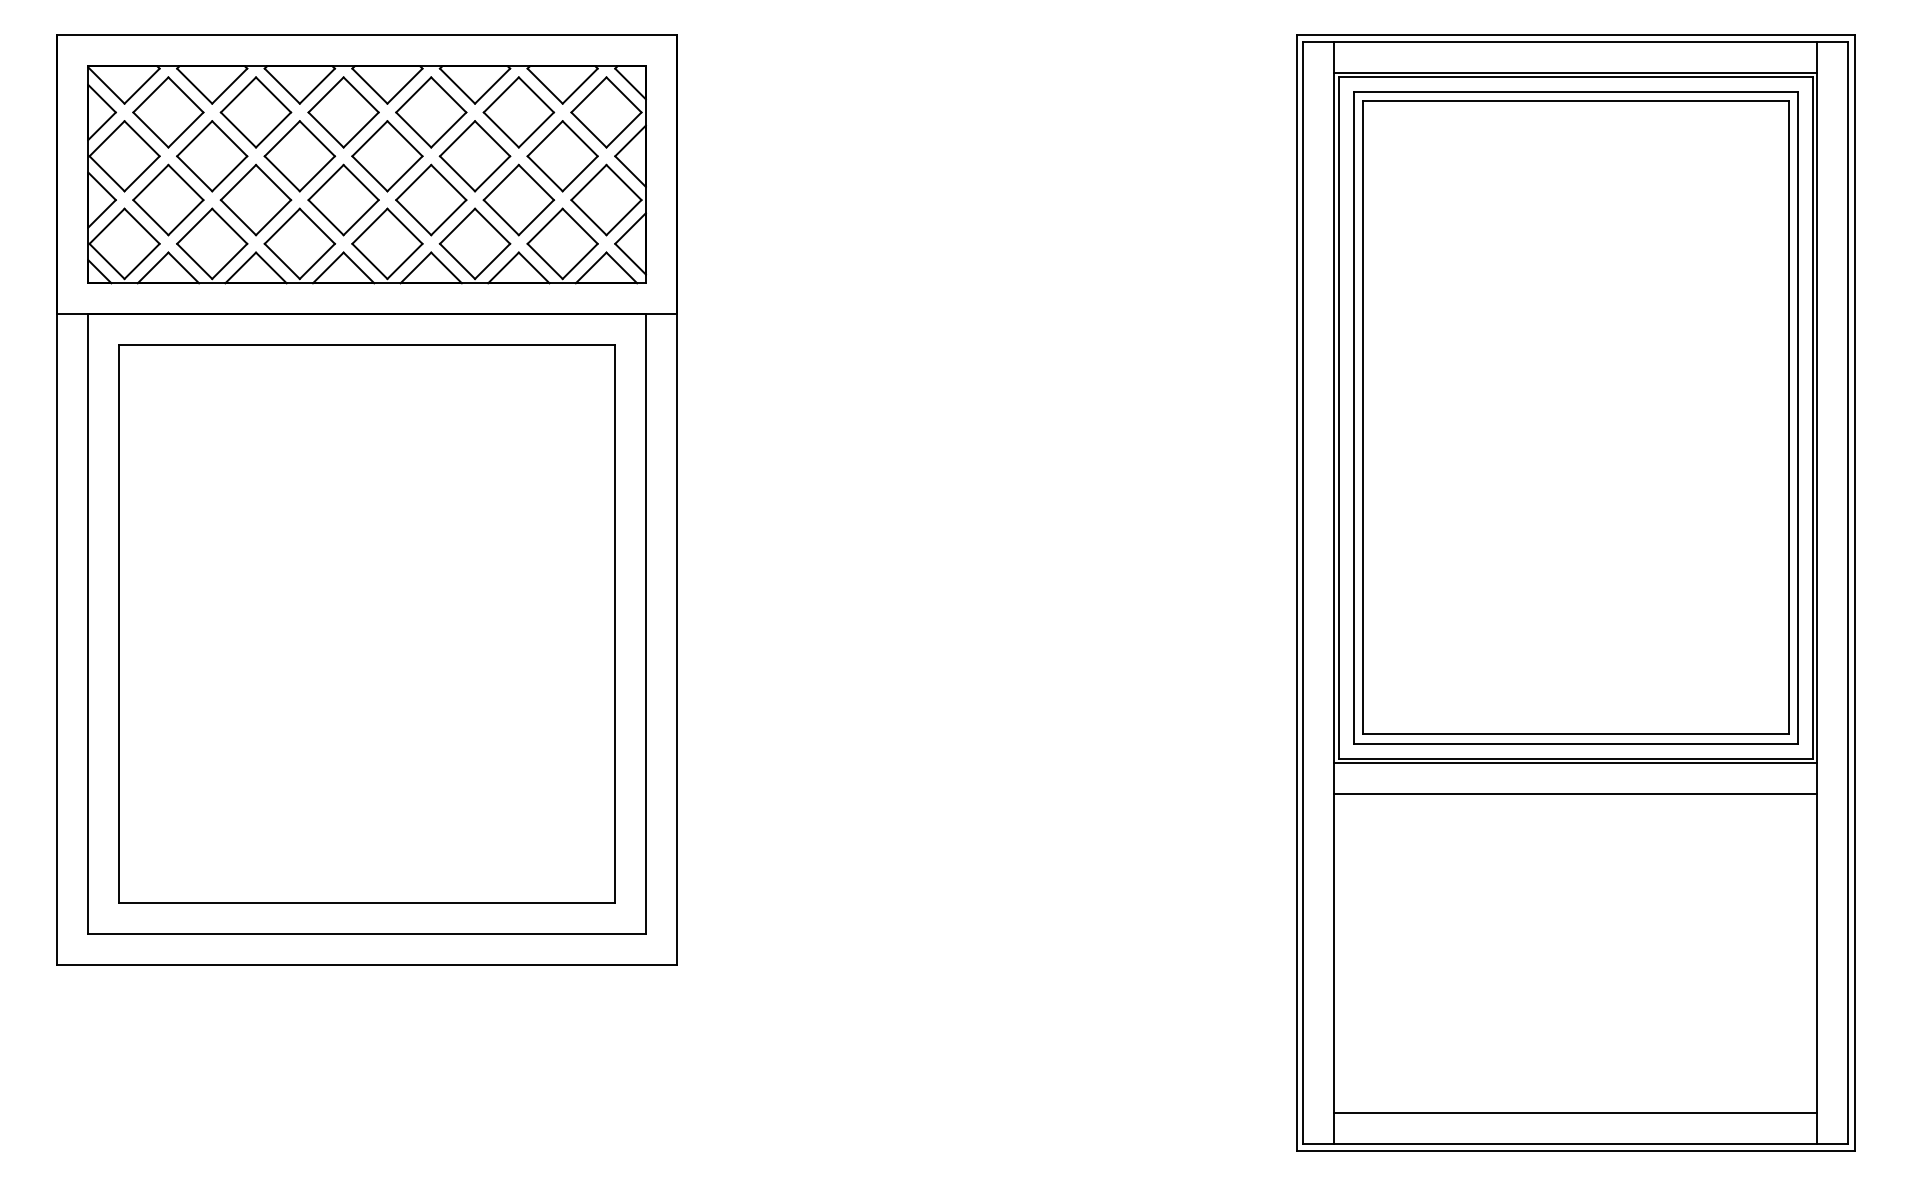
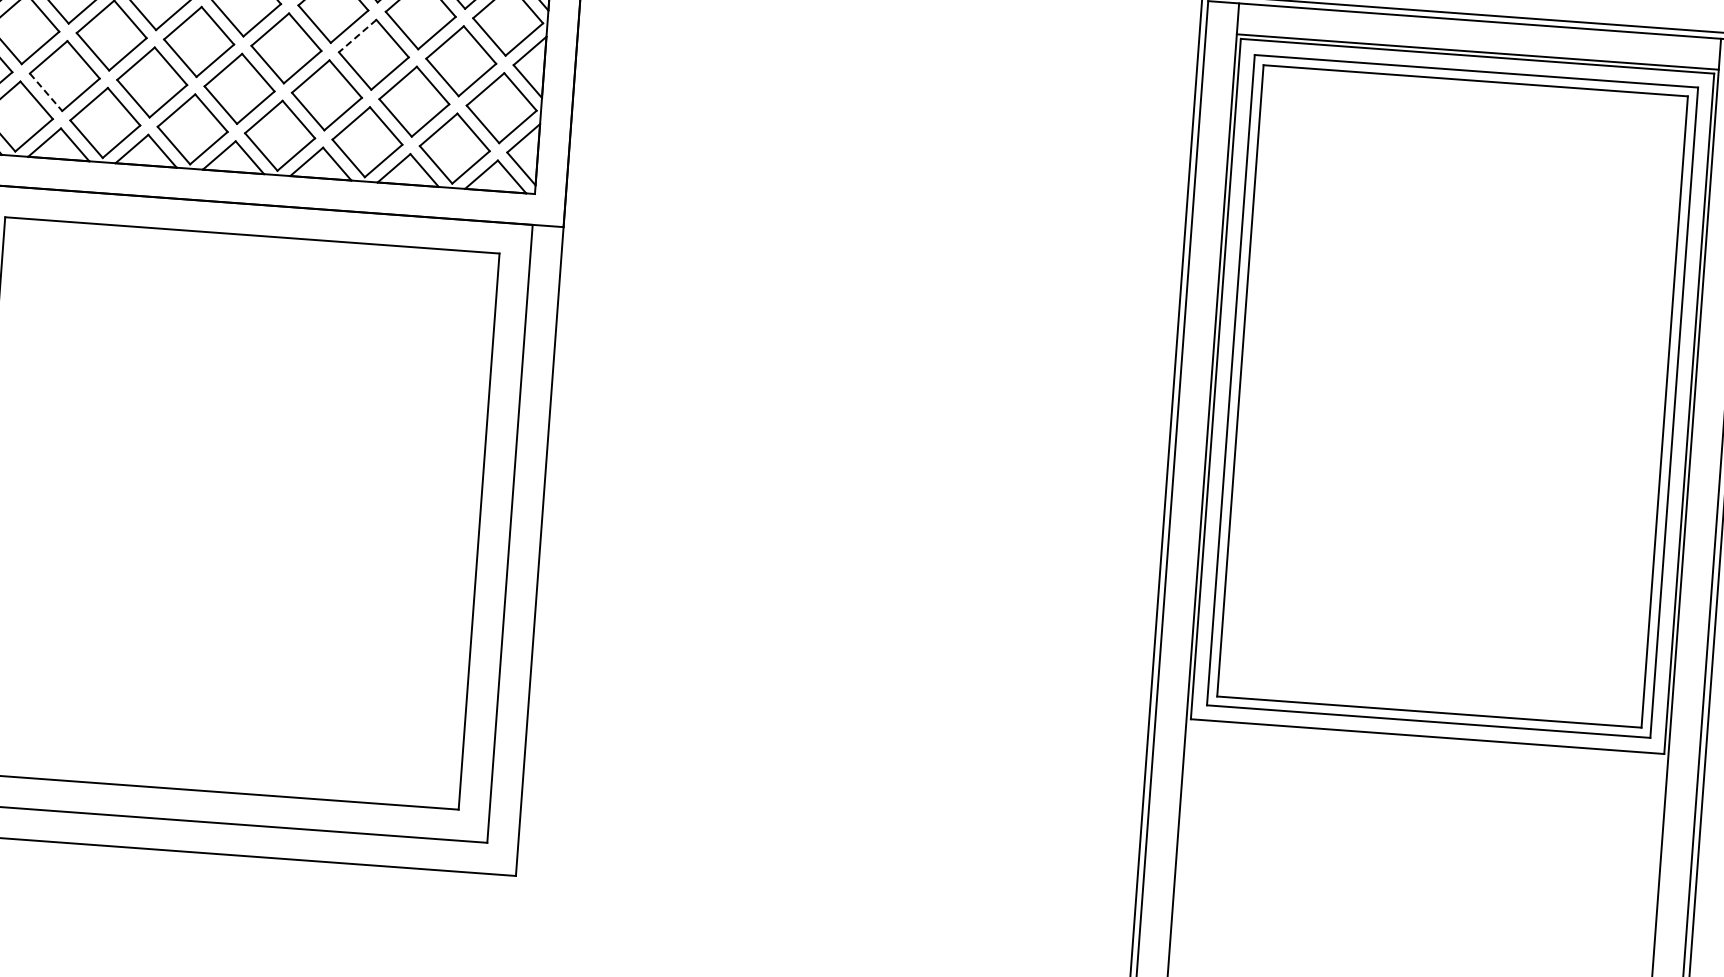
line: (457, 138) -> (357, 35), solid -> dashed
line: (150, 217) -> (45, 92), solid -> dashed
line: (1575, 763) -> (1426, 741), removed
line: (1575, 794) -> (1424, 771), removed

